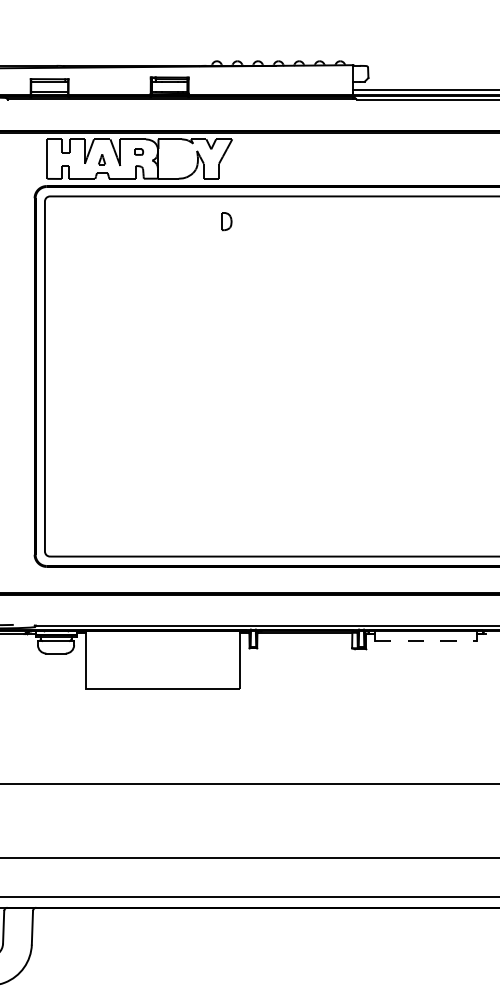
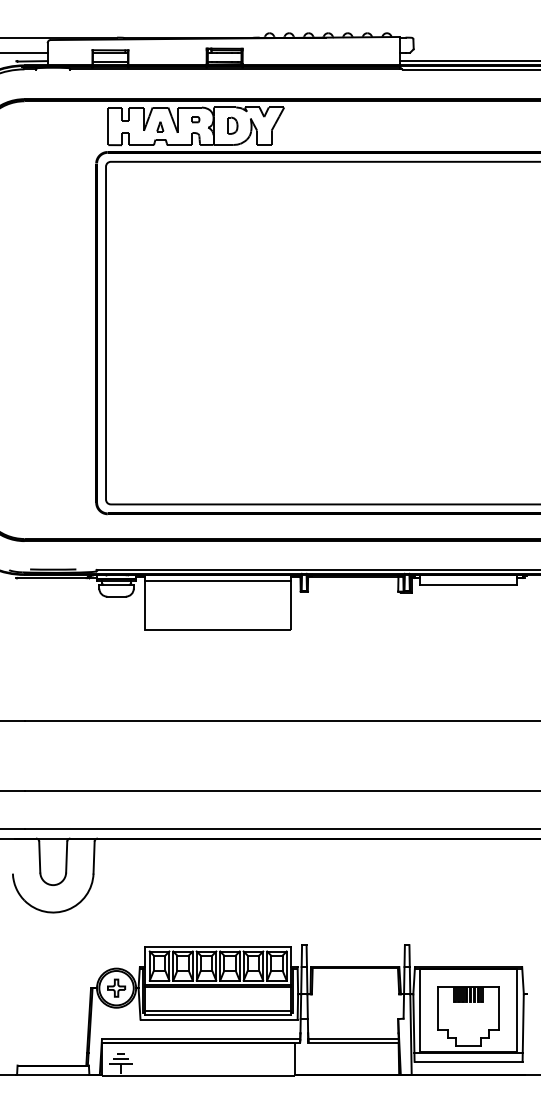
part: (226, 221) -> (232, 125), moved
line: (163, 637) -> (218, 581), added
line: (426, 641) -> (468, 585), dashed -> solid

